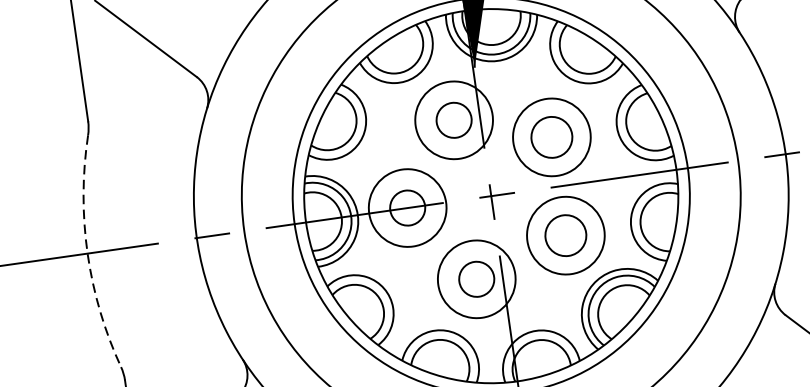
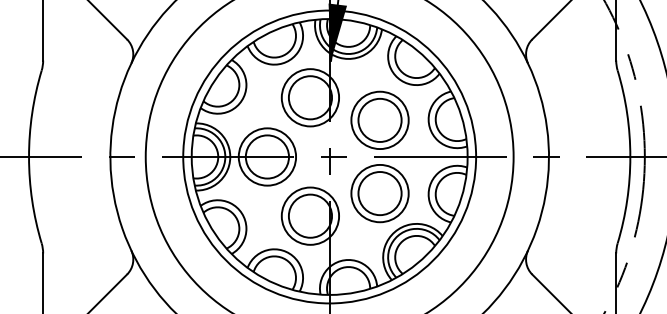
circle: (454, 119) -> (310, 97), size x1.67
circle: (550, 136) -> (379, 119), size x1.43
circle: (407, 207) -> (267, 156), size x1.67
circle: (565, 235) -> (379, 193), size x1.43
arc: (88, 254) -> (29, 157), dashed -> solid
circle: (476, 278) -> (310, 215), size x1.67

